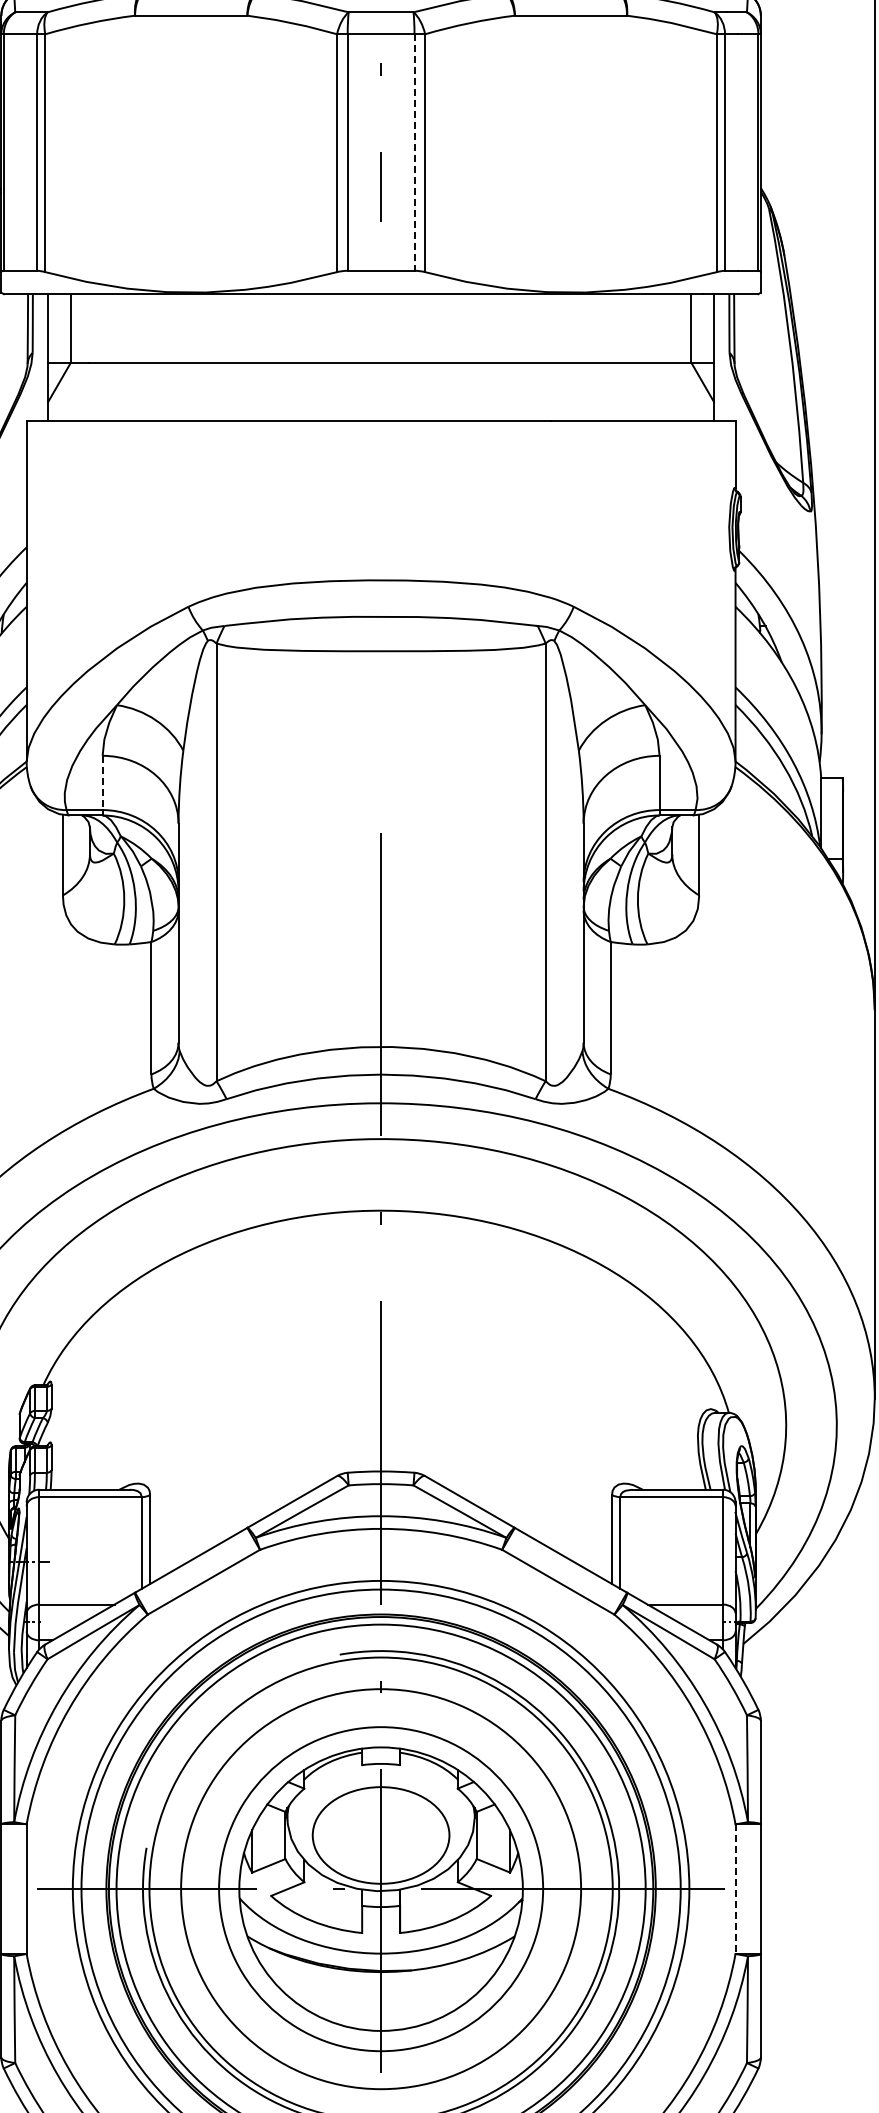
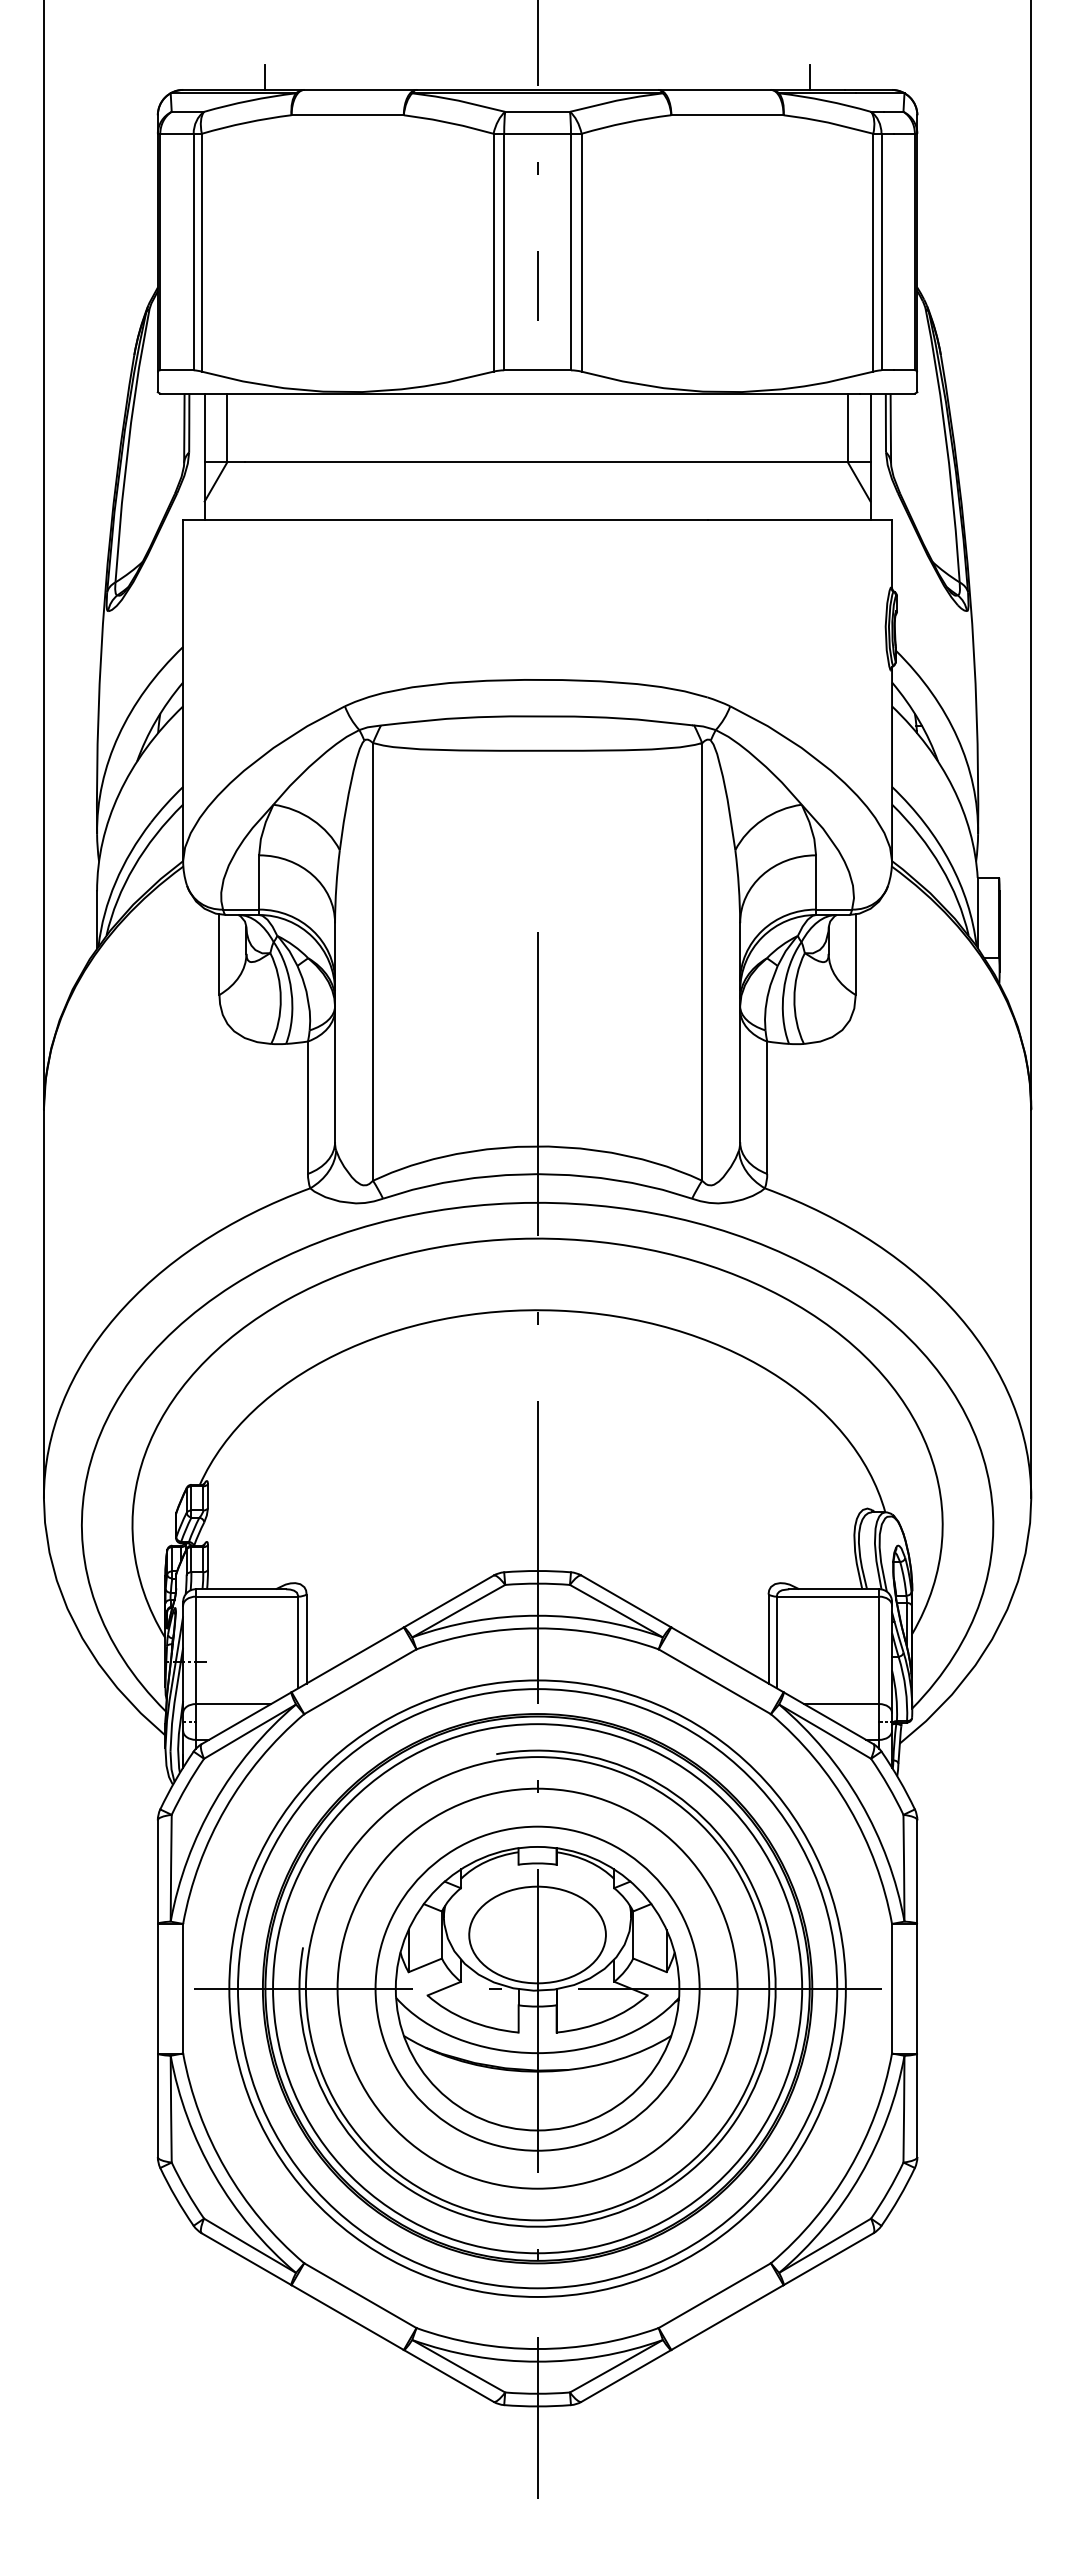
line: (414, 152) -> (570, 252), dashed -> solid
line: (103, 782) -> (259, 882), dashed -> solid
line: (736, 1888) -> (892, 1988), dashed -> solid

